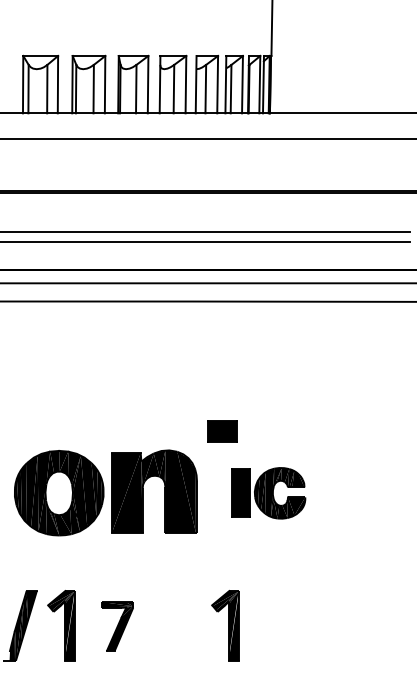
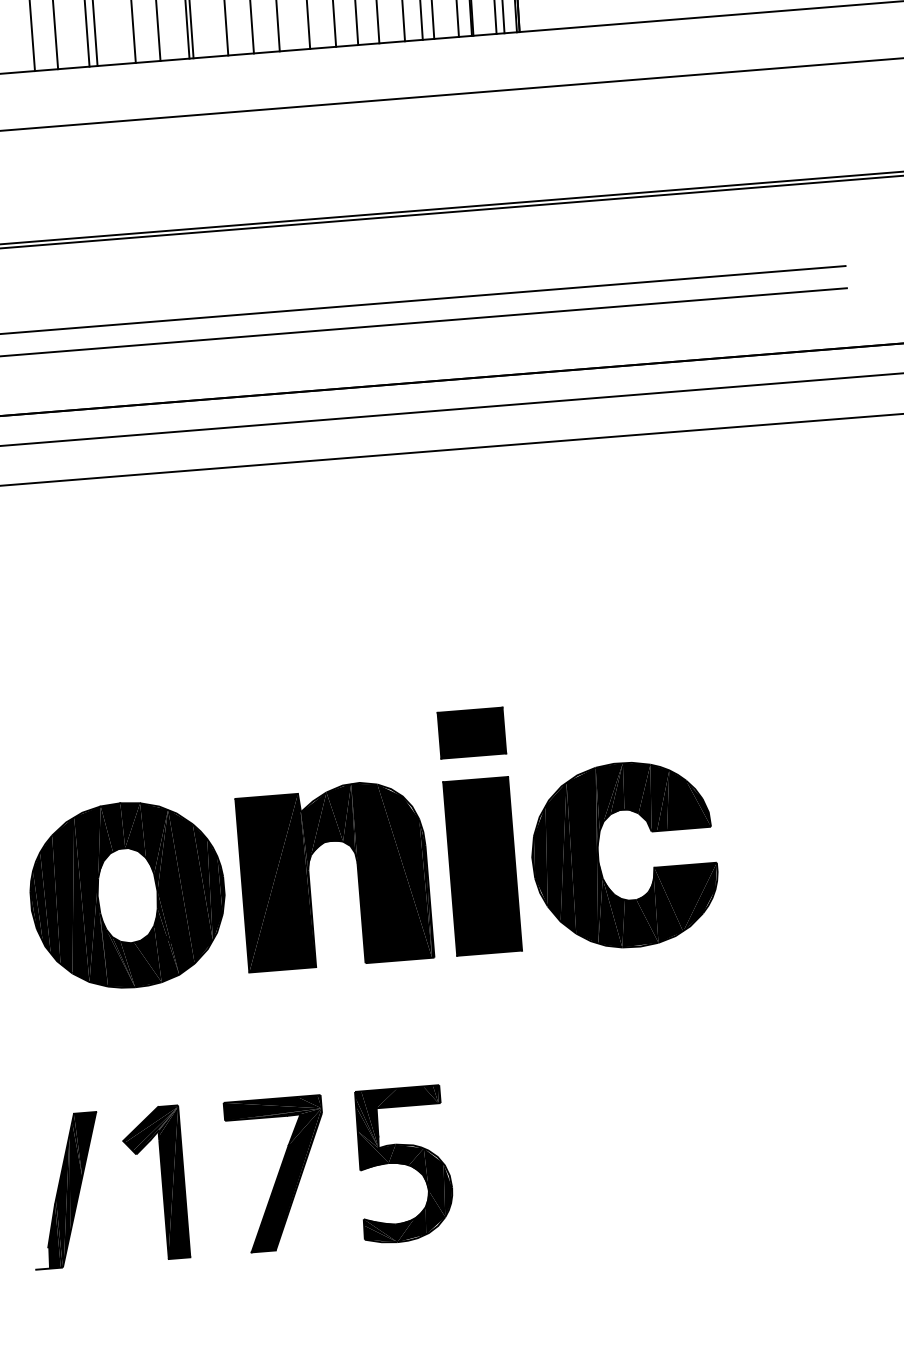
part: (268, 493) -> (583, 859), size x1.67
part: (225, 625) -> (512, 1153), removed
part: (117, 626) -> (277, 1175), size x1.43
part: (175, 626) -> (403, 1164), added

